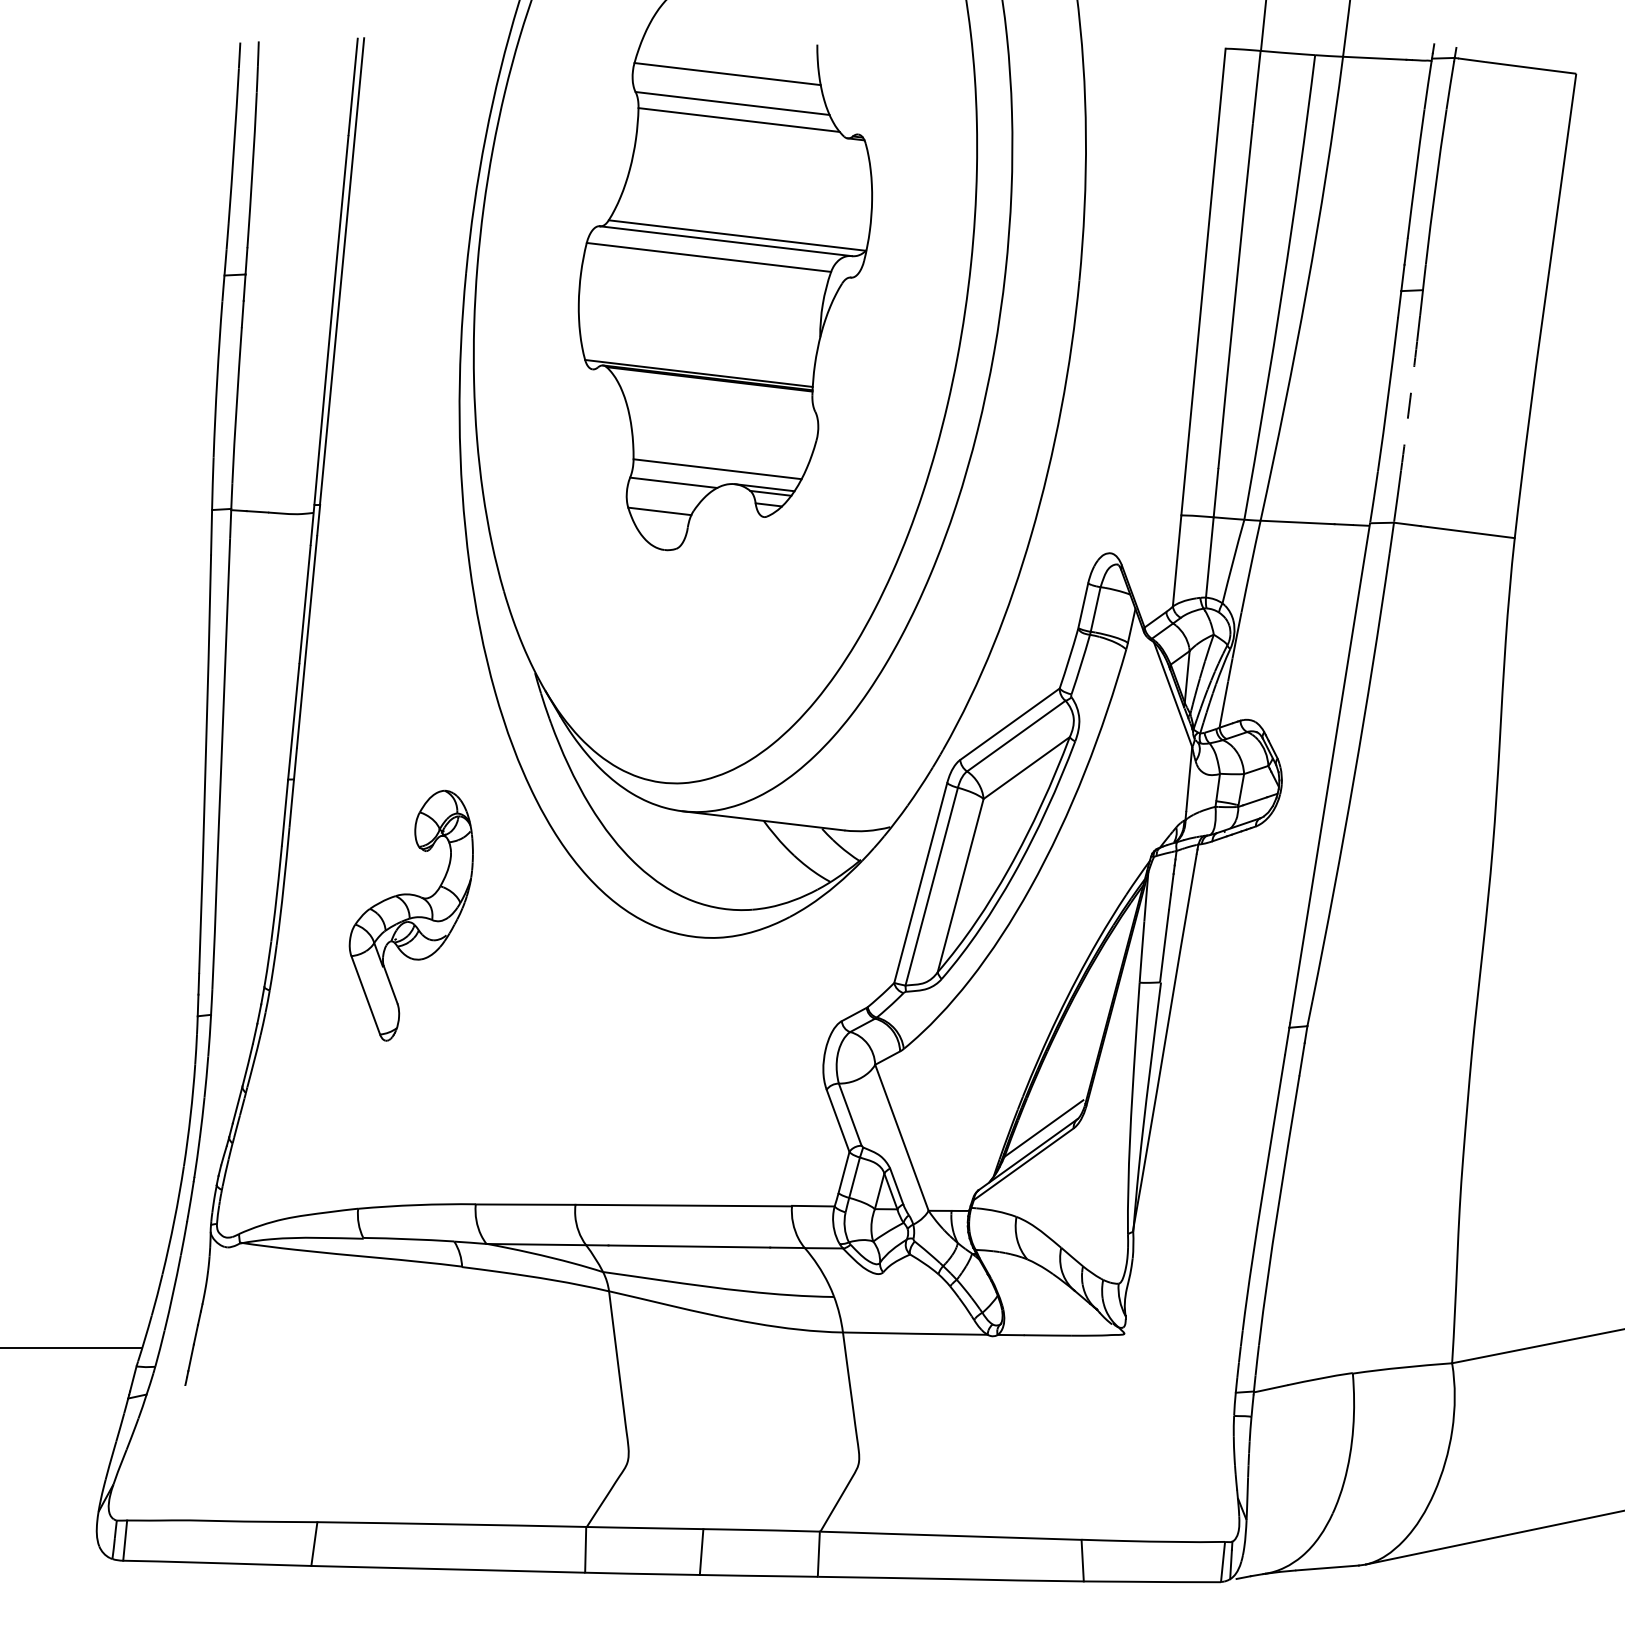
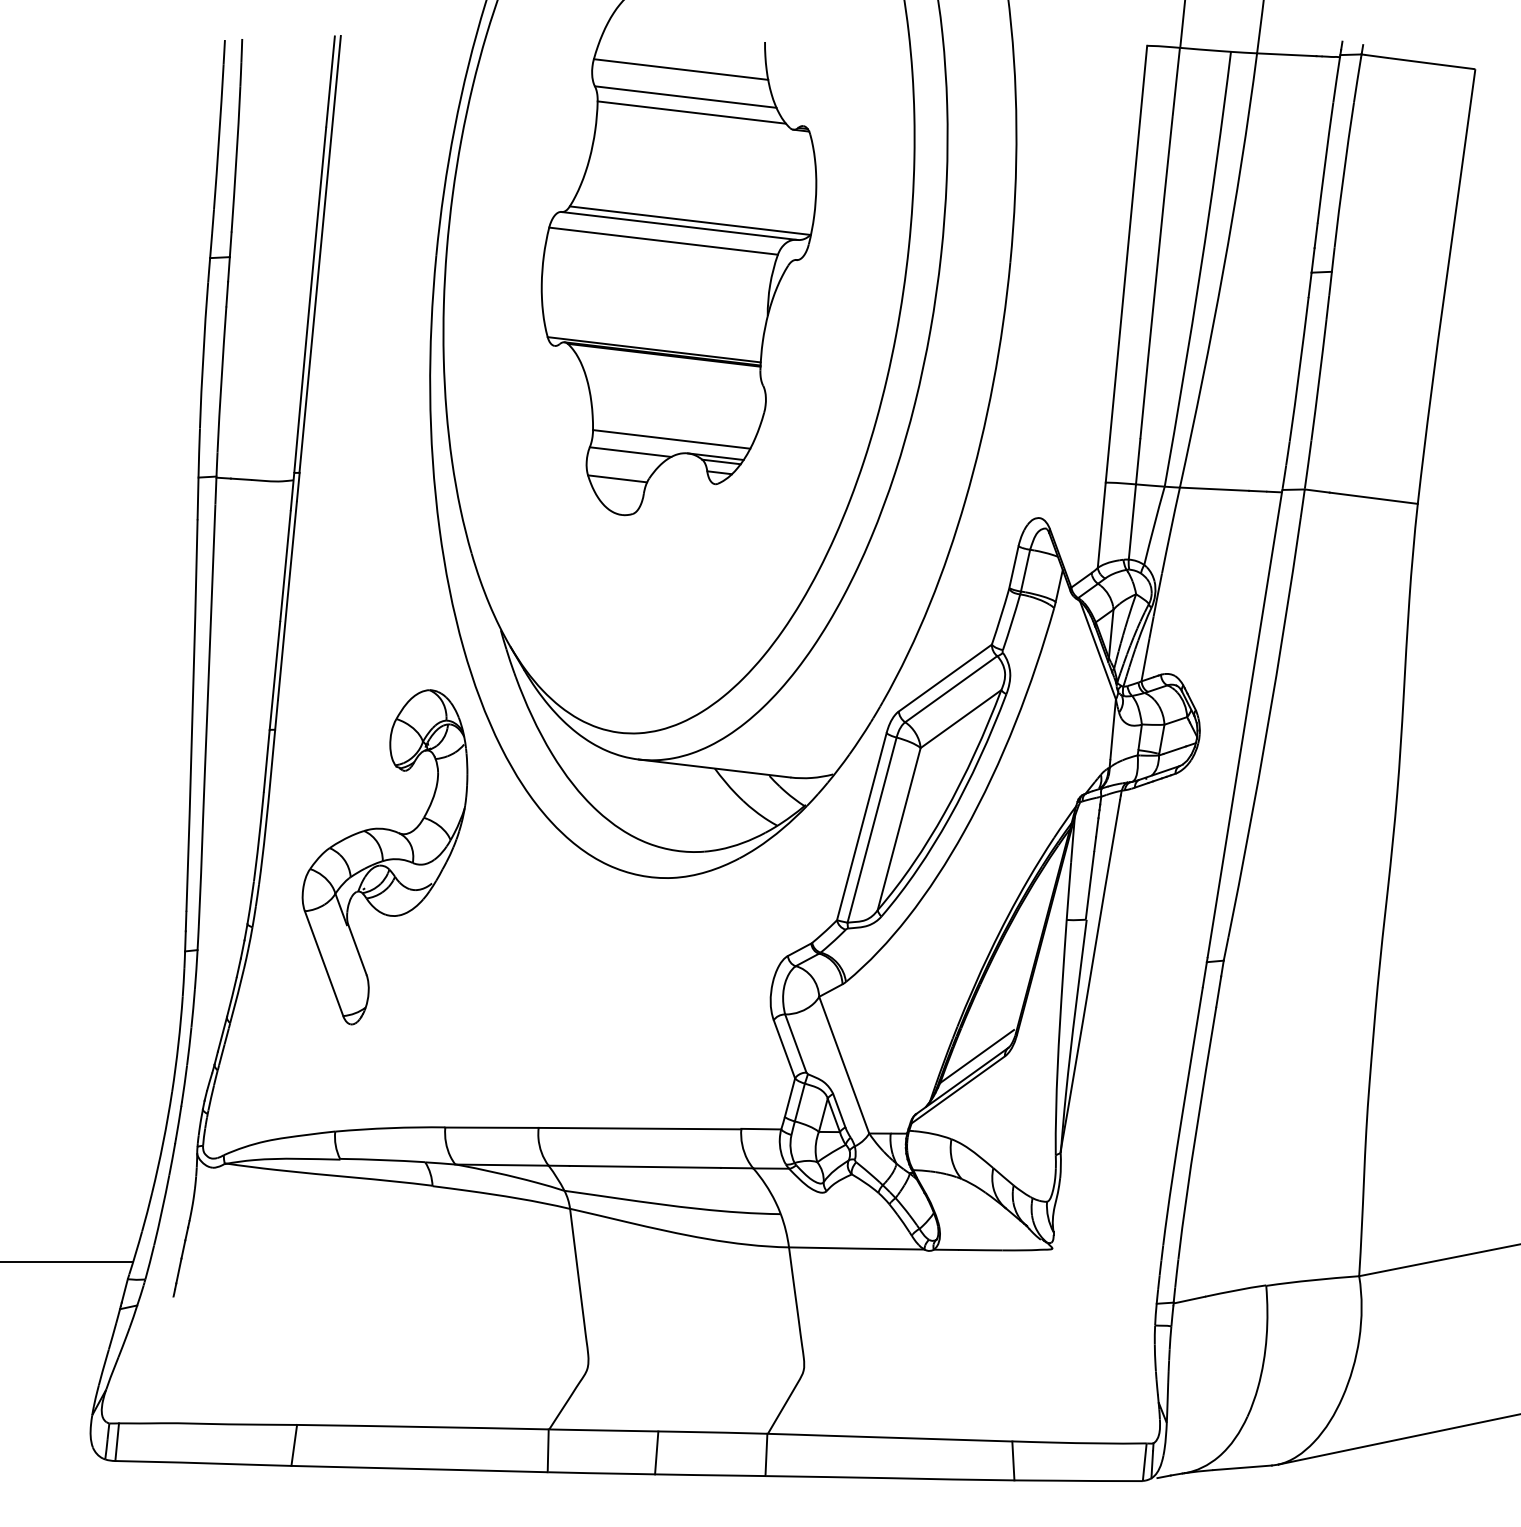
arc: (1409, 406) -> (1319, 380), dashed -> solid
part: (410, 915) -> (384, 857), size x1.43

